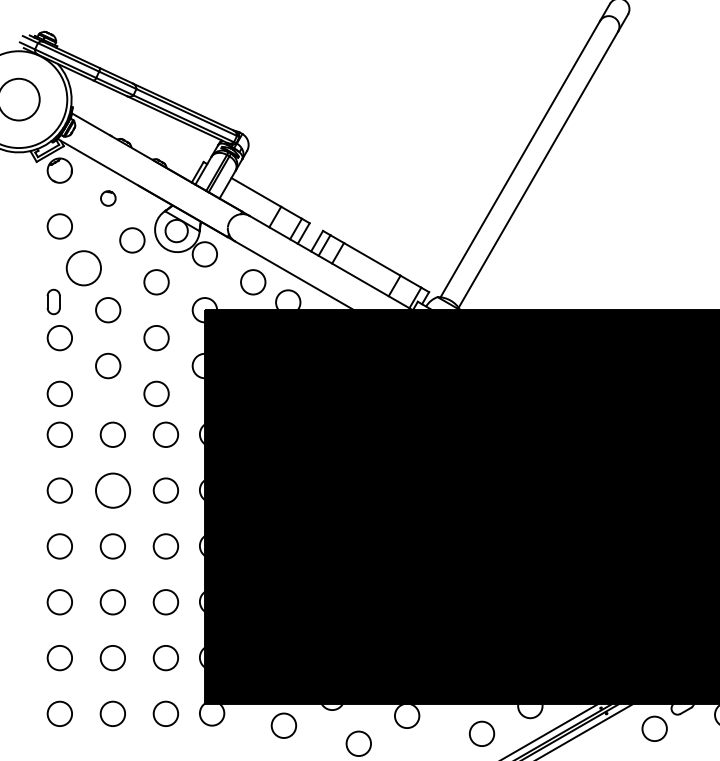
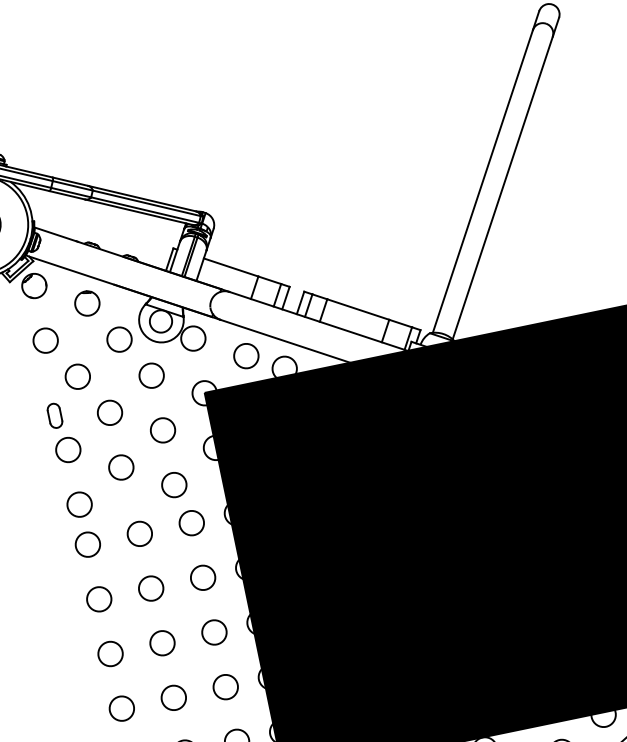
part: (108, 198) -> (87, 303), size x1.67
circle: (84, 268) -> (78, 376), size x0.71
circle: (112, 490) -> (150, 588), size x0.71

